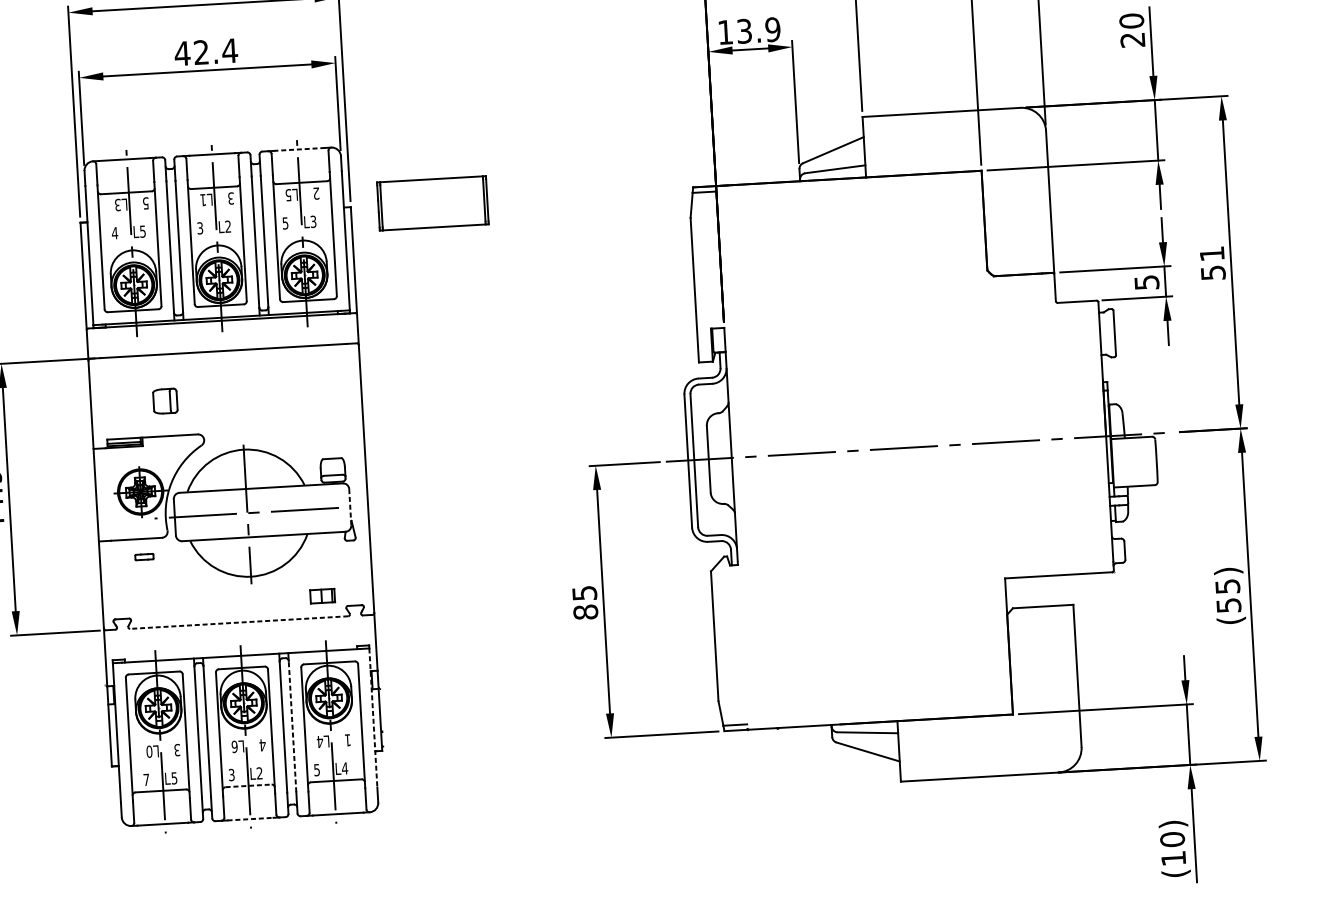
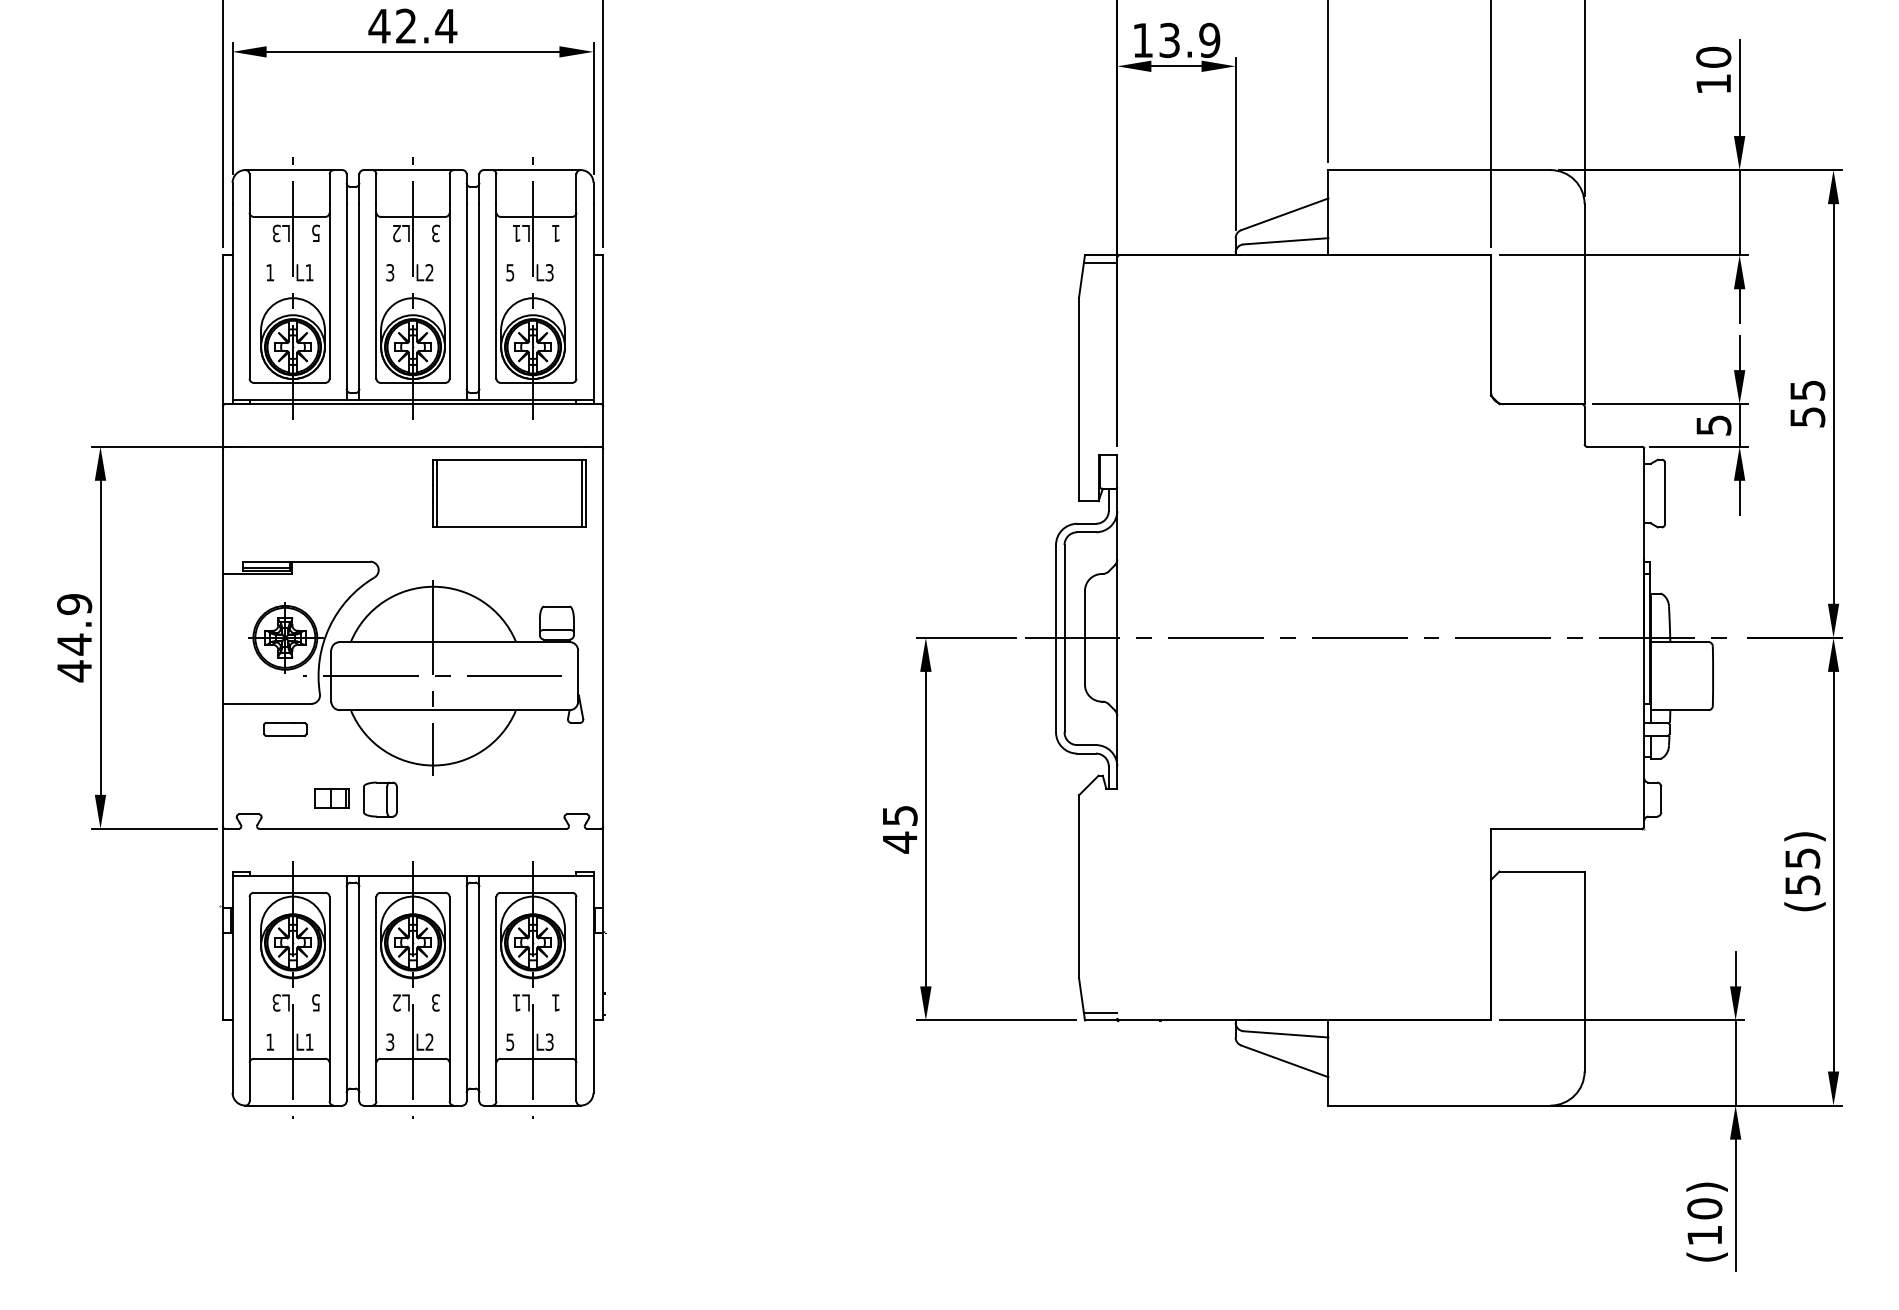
text: (1132, 40) -> (1713, 84), 20 -> 10
line: (299, 149) -> (536, 170), dashed -> solid
text: (316, 193) -> (556, 233), 2 -> 1
text: (288, 194) -> (516, 232), L5 -> L1
text: (203, 200) -> (396, 233), L1 -> L2
part: (432, 203) -> (509, 493), moved
text: (142, 231) -> (309, 272), L5 -> L1
text: (114, 233) -> (269, 272), 4 -> 1
text: (1212, 253) -> (1807, 390), 51 -> 55
part: (165, 401) -> (380, 799), moved
line: (350, 507) -> (578, 676), dashed -> solid
part: (144, 557) -> (285, 729), size x1.67
part: (322, 596) -> (331, 798), moved
text: (585, 612) -> (899, 842), 85 -> 45
line: (238, 622) -> (412, 828), dashed -> solid
line: (373, 717) -> (593, 973), dashed -> solid
line: (292, 726) -> (479, 978), dashed -> solid
text: (319, 741) -> (516, 1002), L4 -> L1
text: (262, 744) -> (435, 1002), 4 -> 3
text: (234, 746) -> (396, 1002), L6 -> L2
text: (177, 750) -> (315, 1003), 3 -> 5
text: (149, 751) -> (276, 1002), L0 -> L3
text: (344, 768) -> (549, 1041), L4 -> L3
text: (174, 777) -> (309, 1041), L5 -> L1
text: (146, 779) -> (270, 1041), 7 -> 1
line: (248, 785) -> (413, 1058), dashed -> solid
line: (250, 819) -> (413, 1105), dashed -> solid

